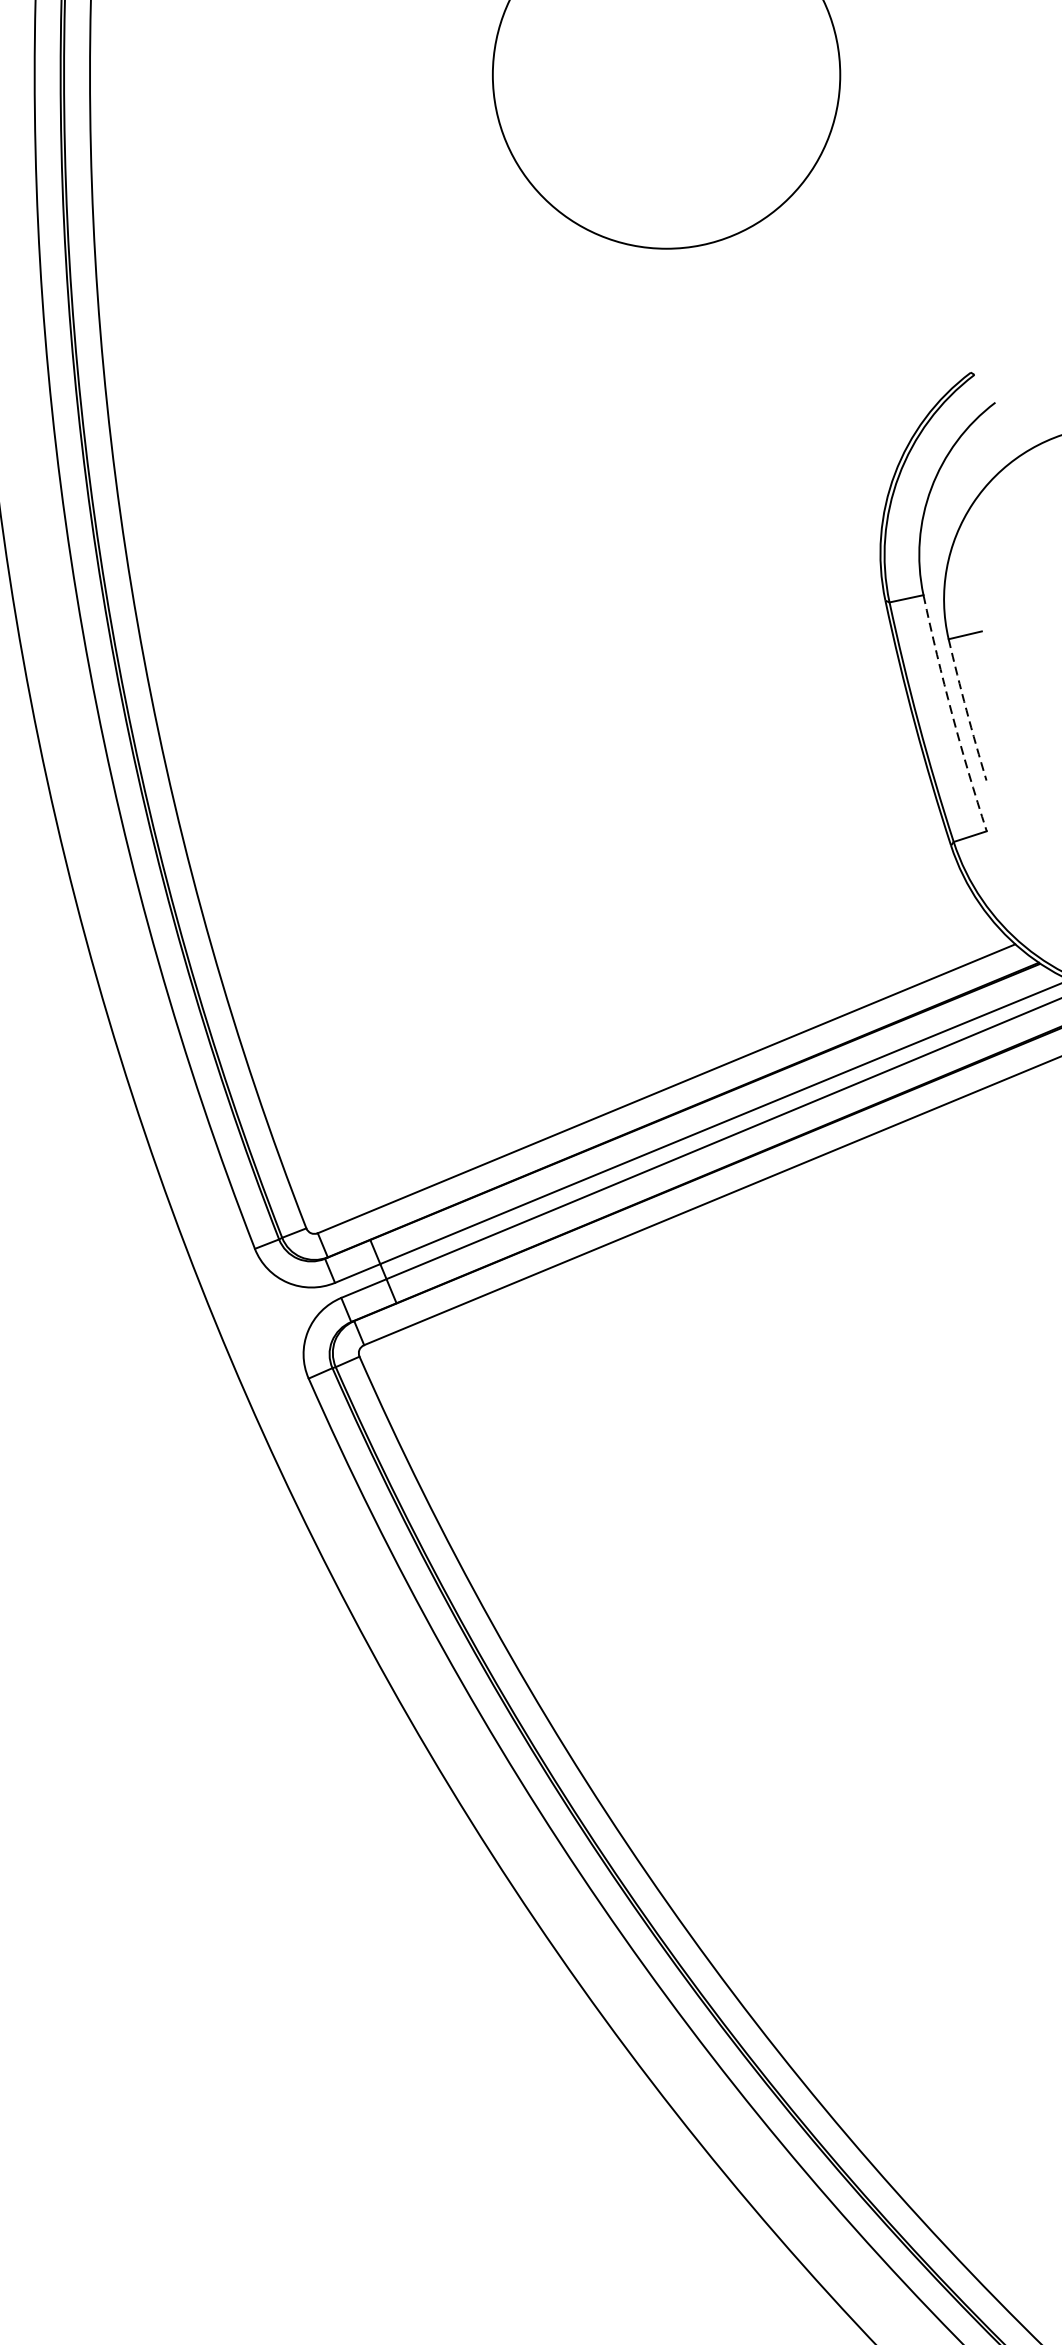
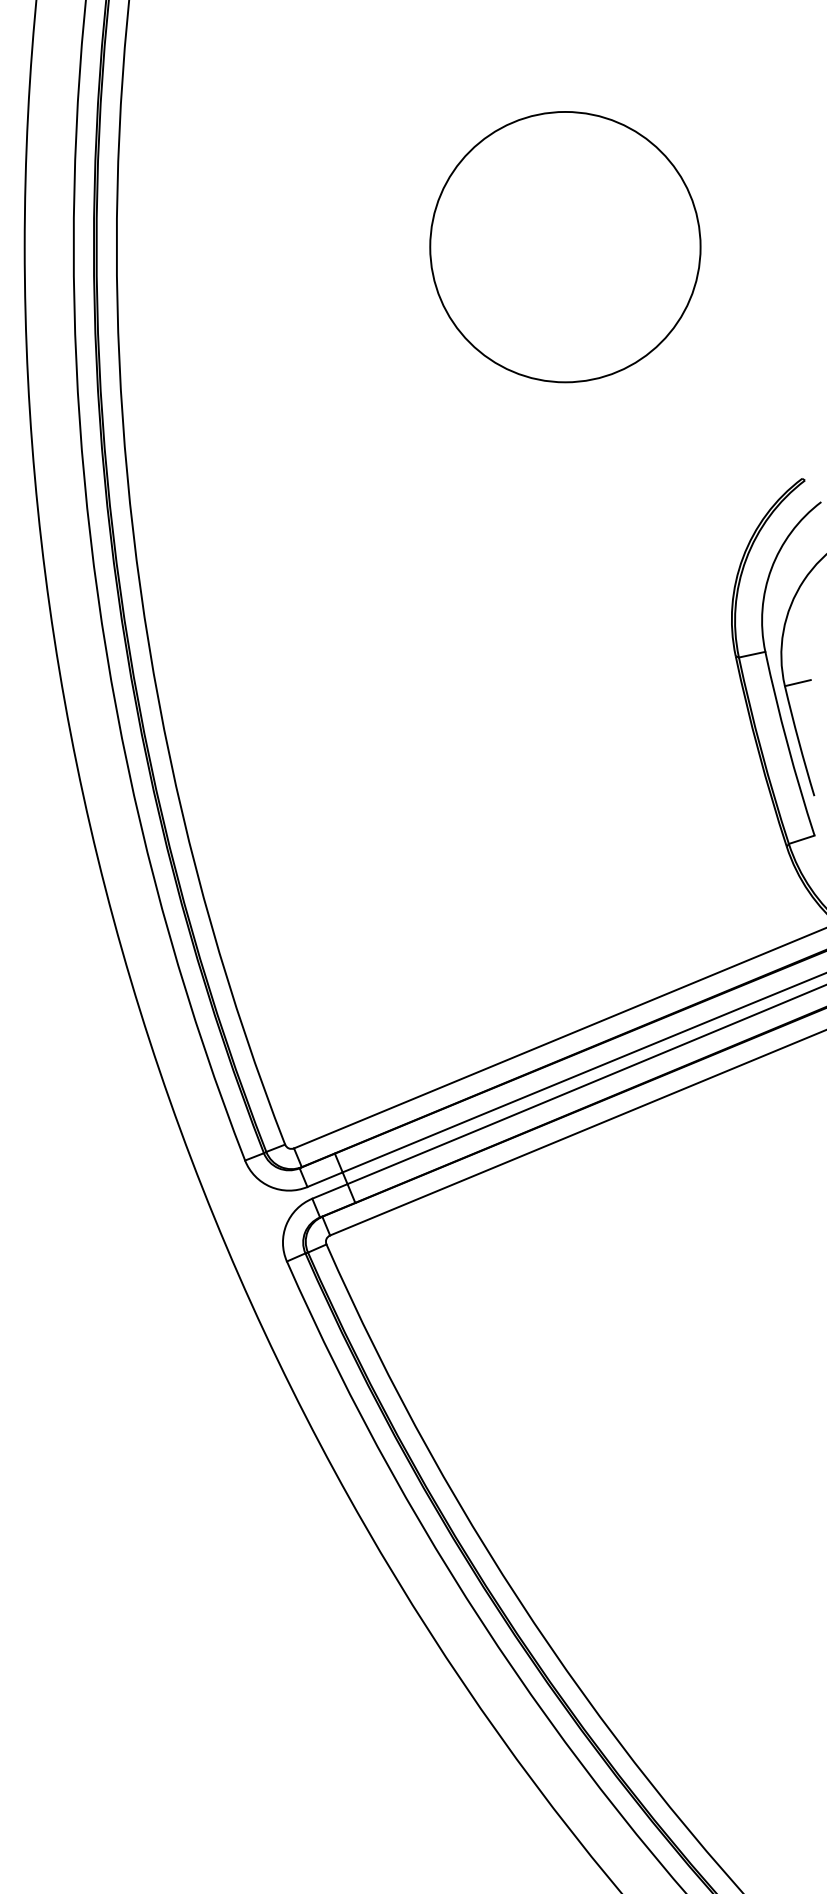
arc: (966, 710) -> (798, 741), dashed -> solid
arc: (951, 714) -> (787, 744), dashed -> solid

